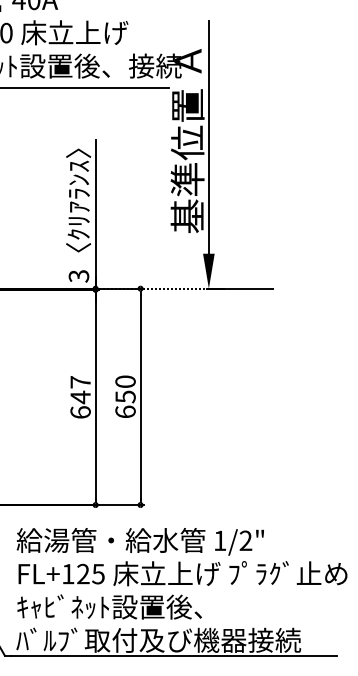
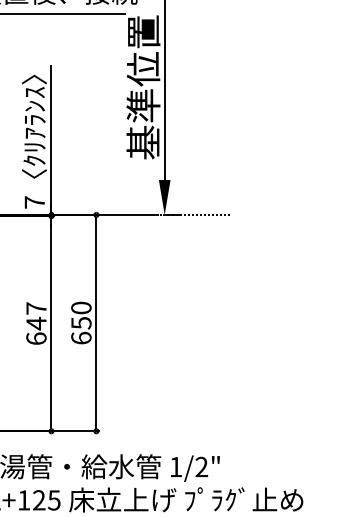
text: (78, 276) -> (34, 202), 3 -> 7

